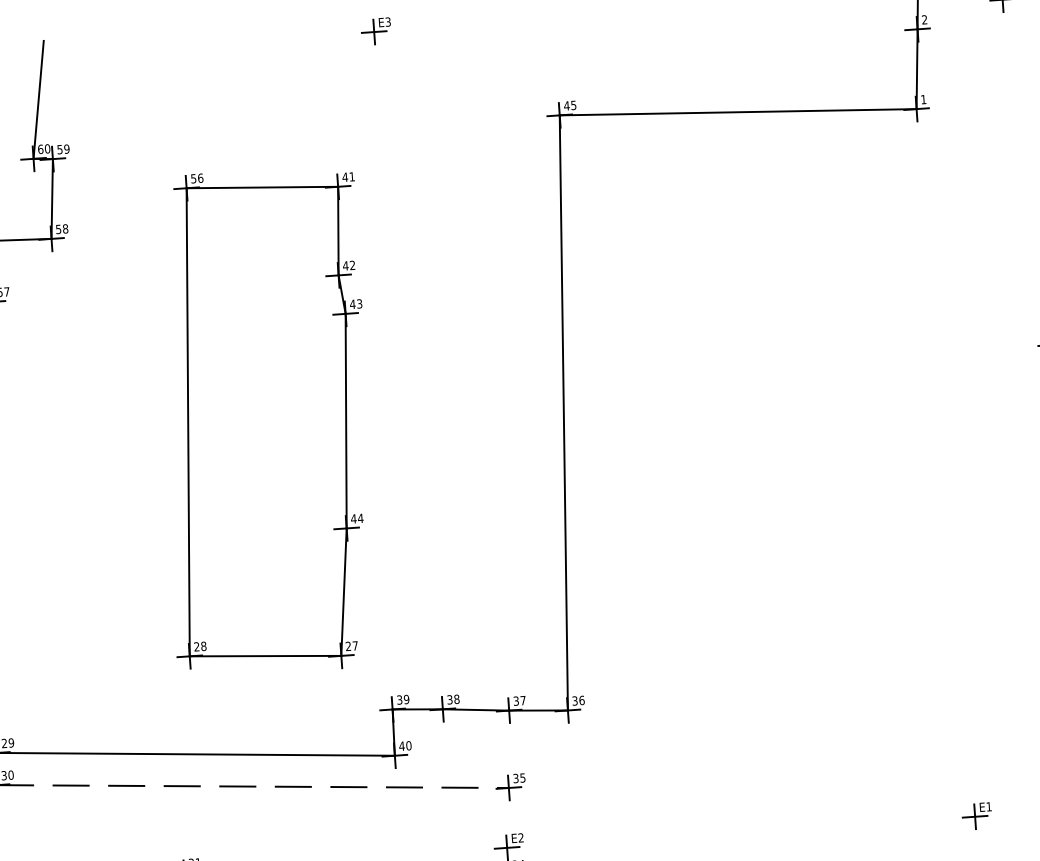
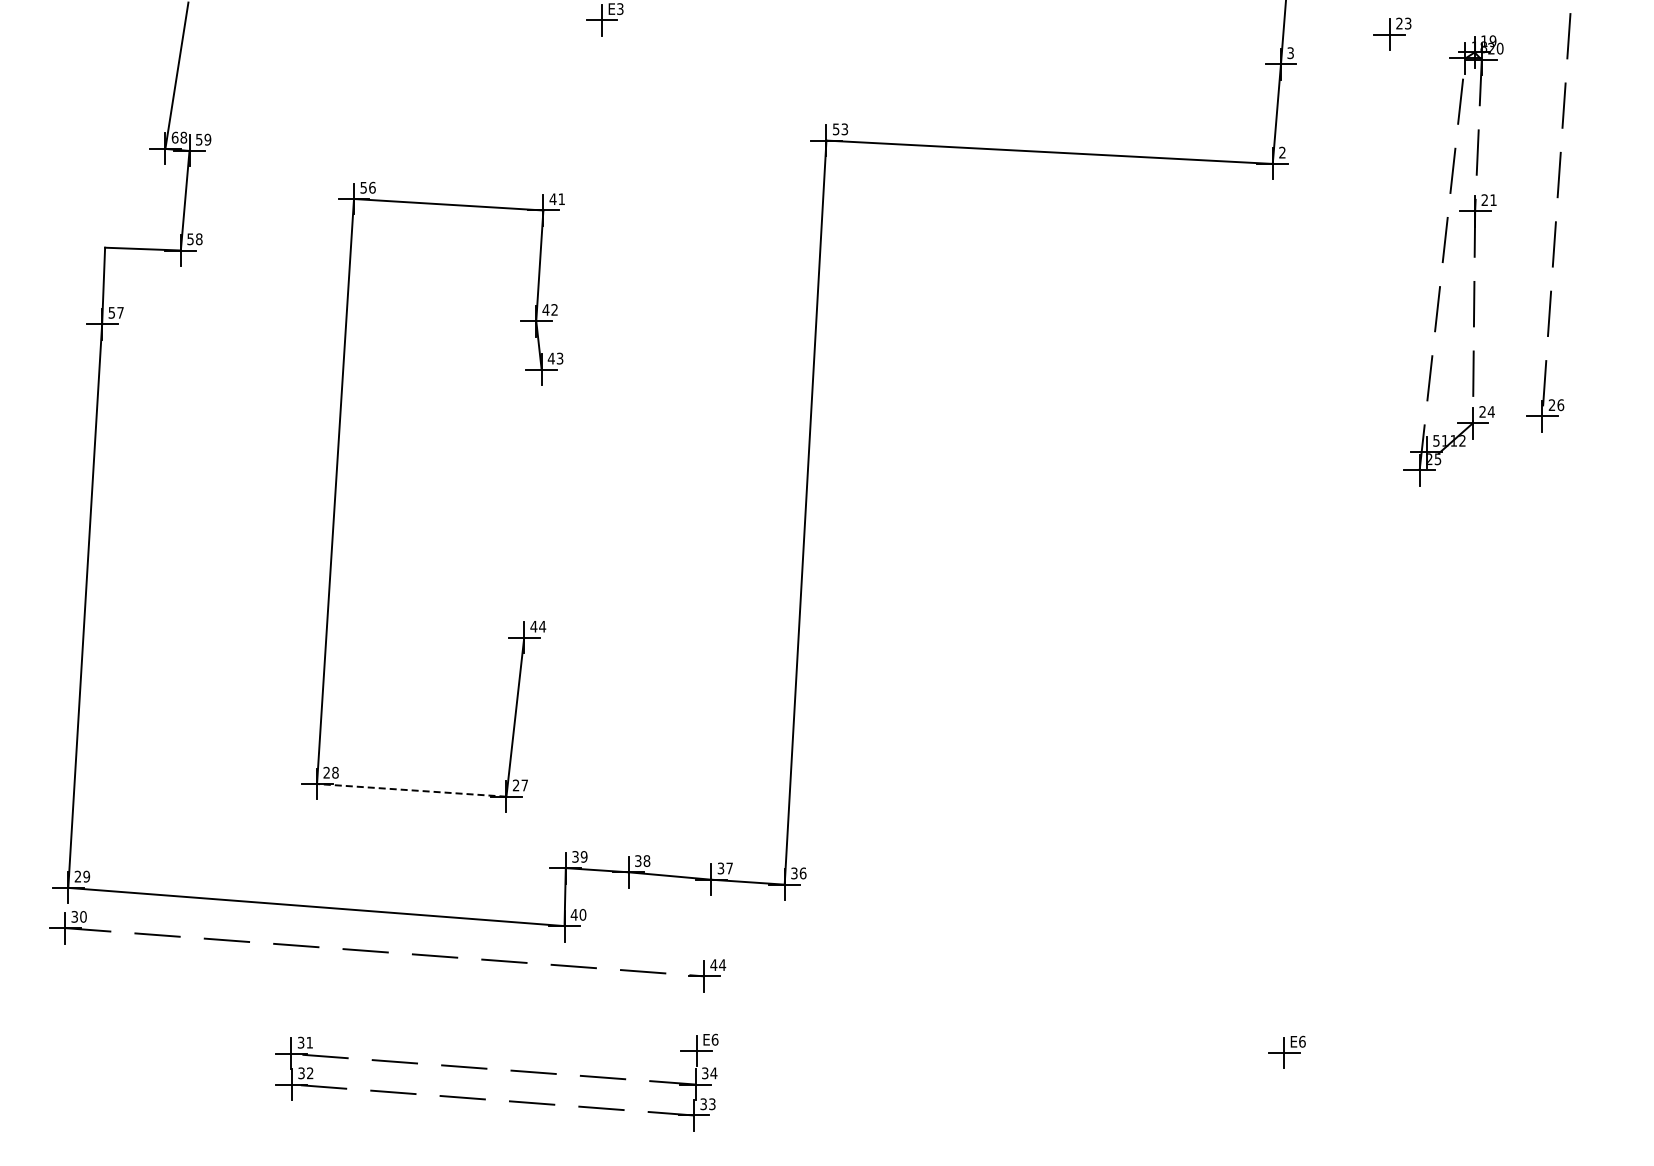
text: (924, 20) -> (1290, 53), 2 -> 3
text: (923, 99) -> (1282, 152), 1 -> 2
text: (569, 105) -> (839, 129), 45 -> 53
text: (47, 148) -> (183, 137), 60 -> 68
line: (345, 420) -> (532, 503), removed
line: (265, 656) -> (411, 790), solid -> dashed
text: (519, 778) -> (718, 965), 35 -> 44
text: (989, 806) -> (1302, 1041), E1 -> E6
text: (520, 837) -> (714, 1039), E2 -> E6

